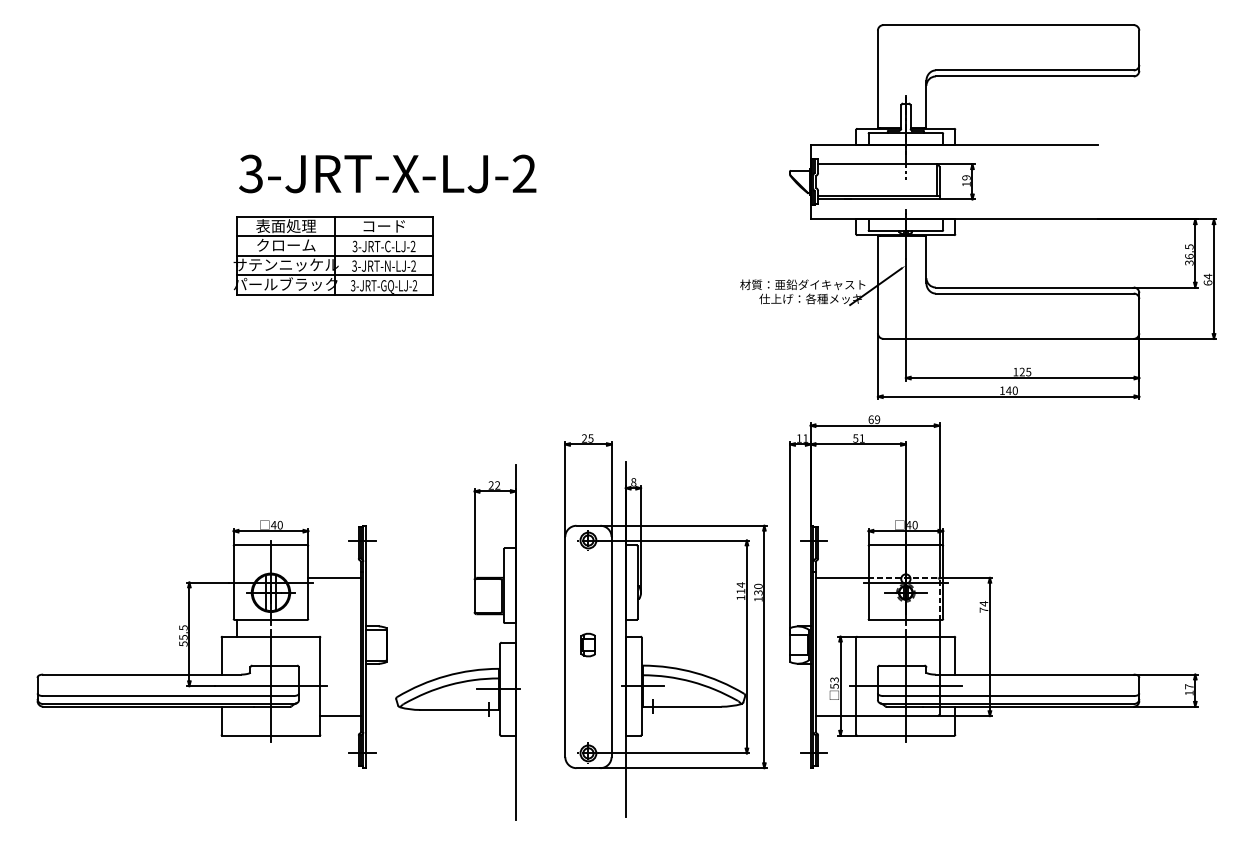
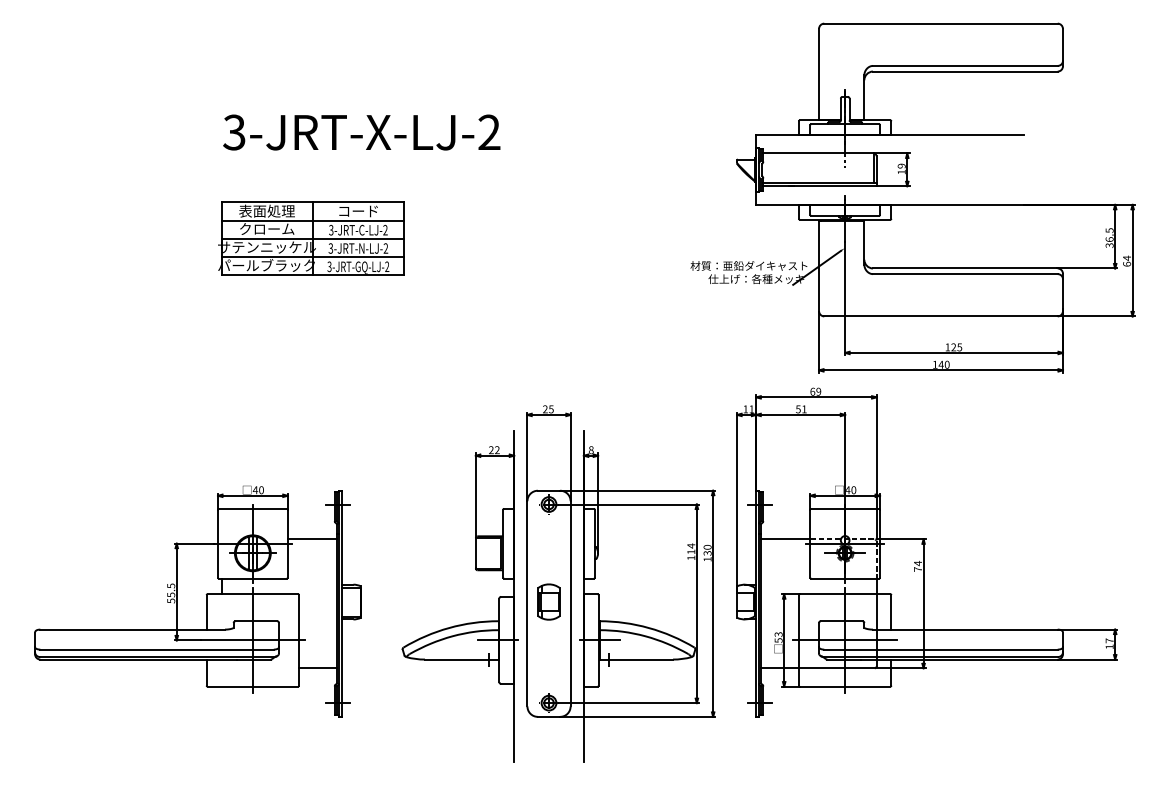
text: (387, 173) -> (361, 132), moved
part: (587, 644) -> (548, 601), size x1.67
part: (461, 671) -> (463, 623), moved

